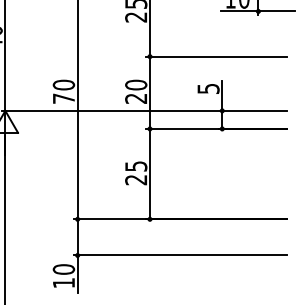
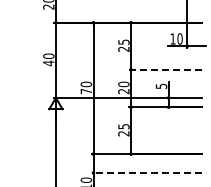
line: (216, 56) -> (165, 69), solid -> dashed
line: (179, 254) -> (146, 172), solid -> dashed

